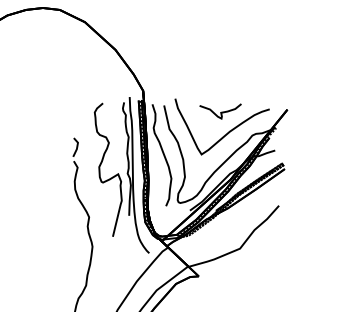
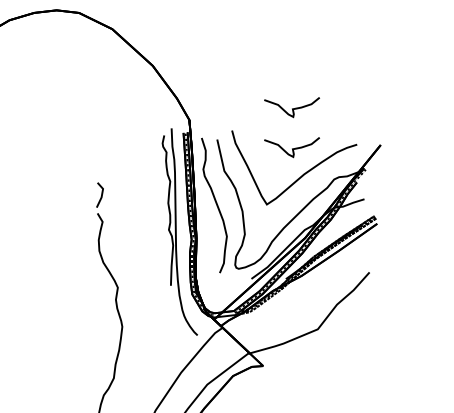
curve: (220, 82) -> (292, 108), added
curve: (100, 169) -> (132, 224), removed

